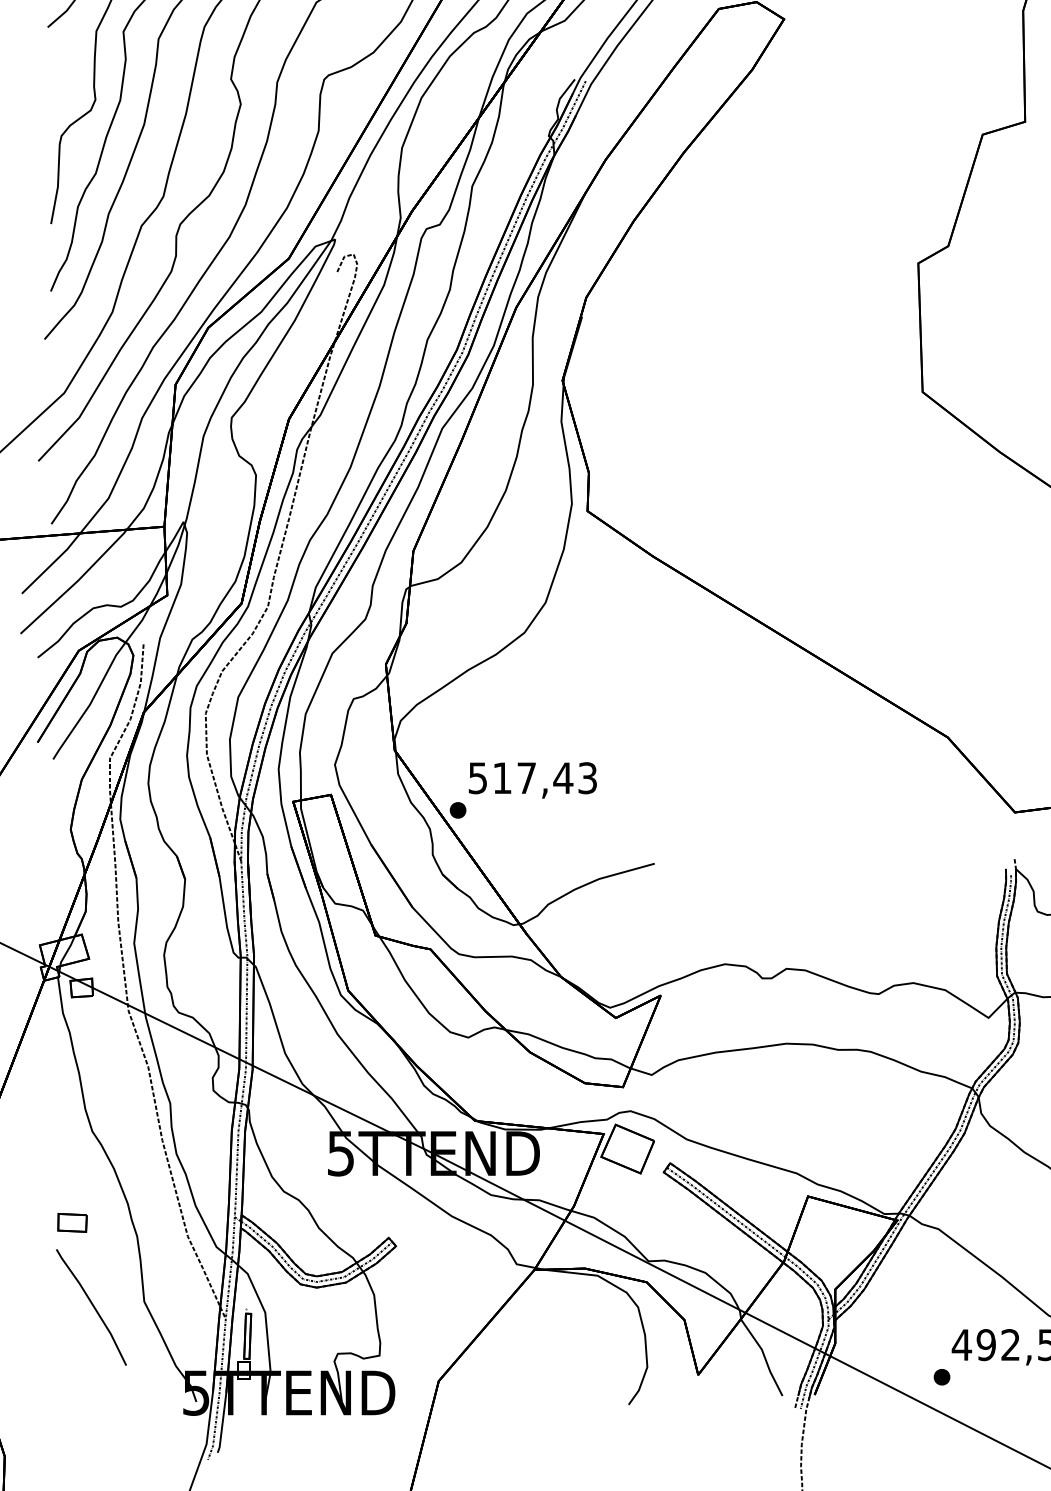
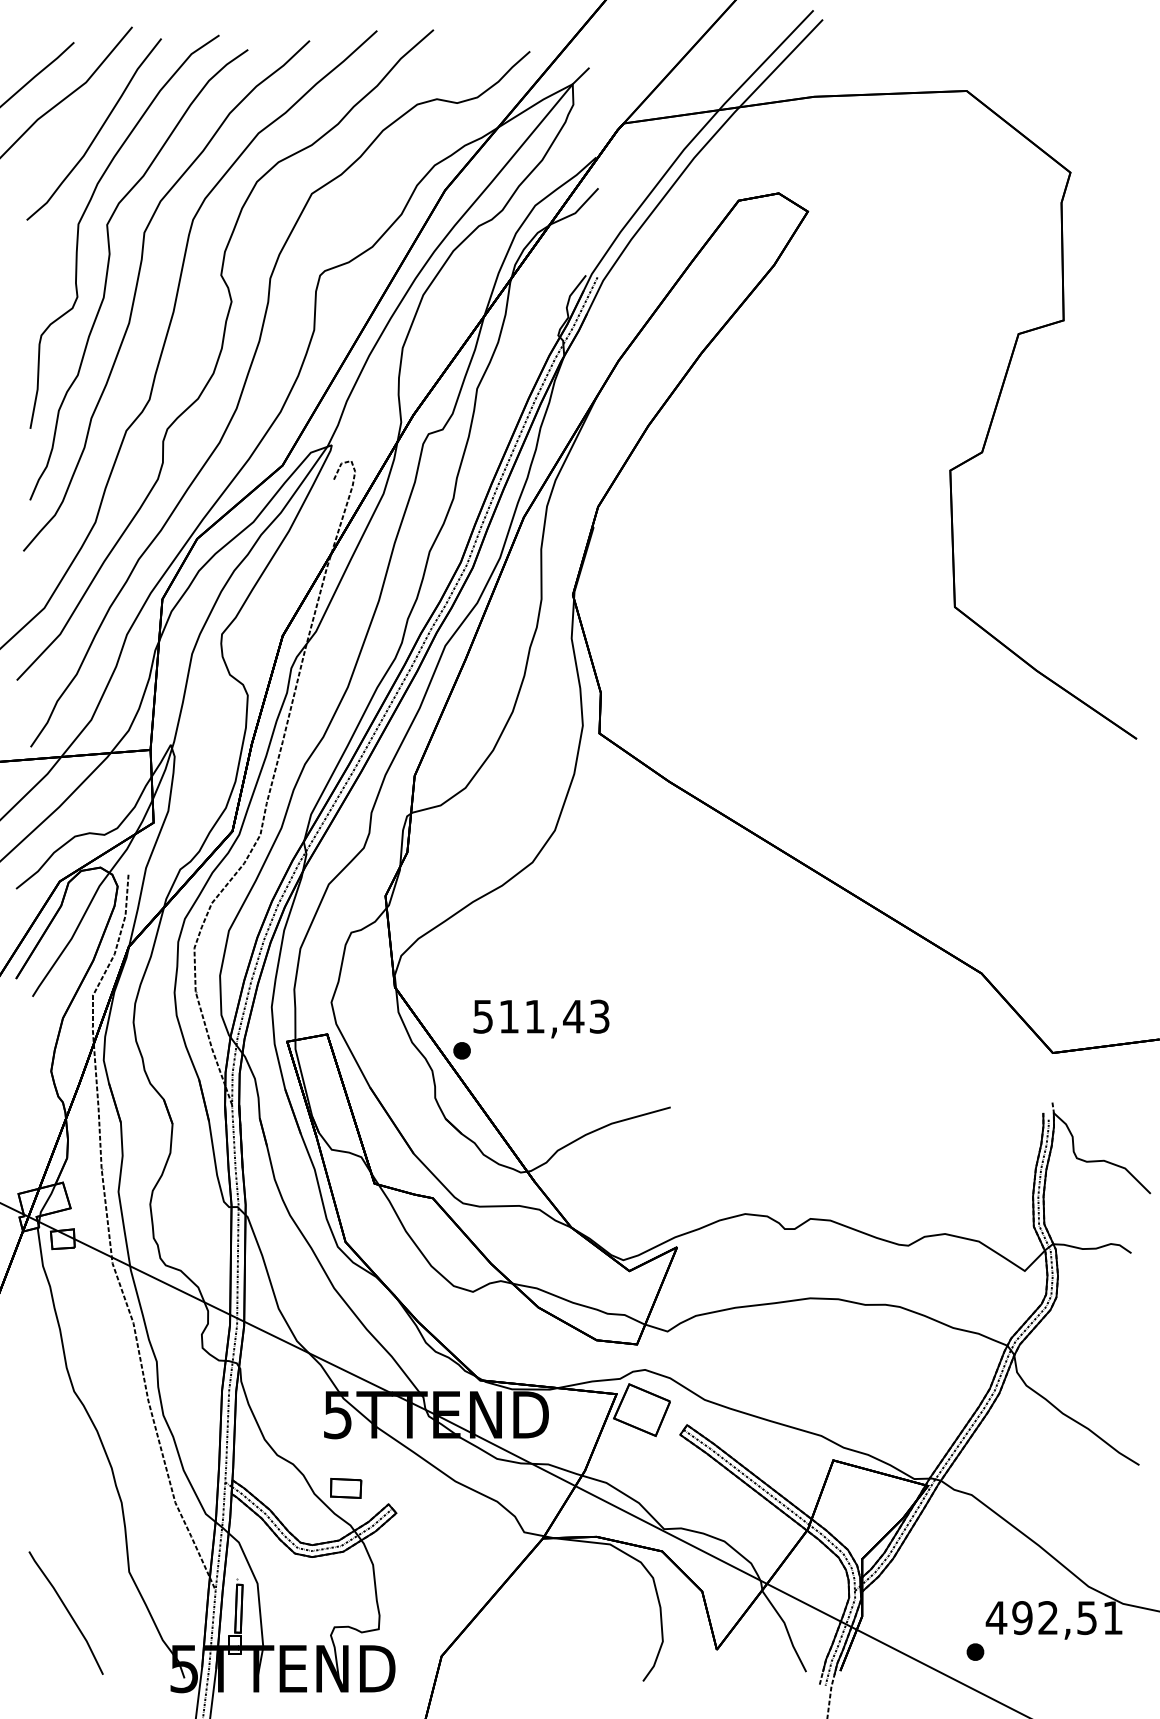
text: (526, 778) -> (534, 1016), 517,43 -> 511,43
part: (72, 1222) -> (346, 1488), moved
line: (92, 1306) -> (67, 1612), moved

